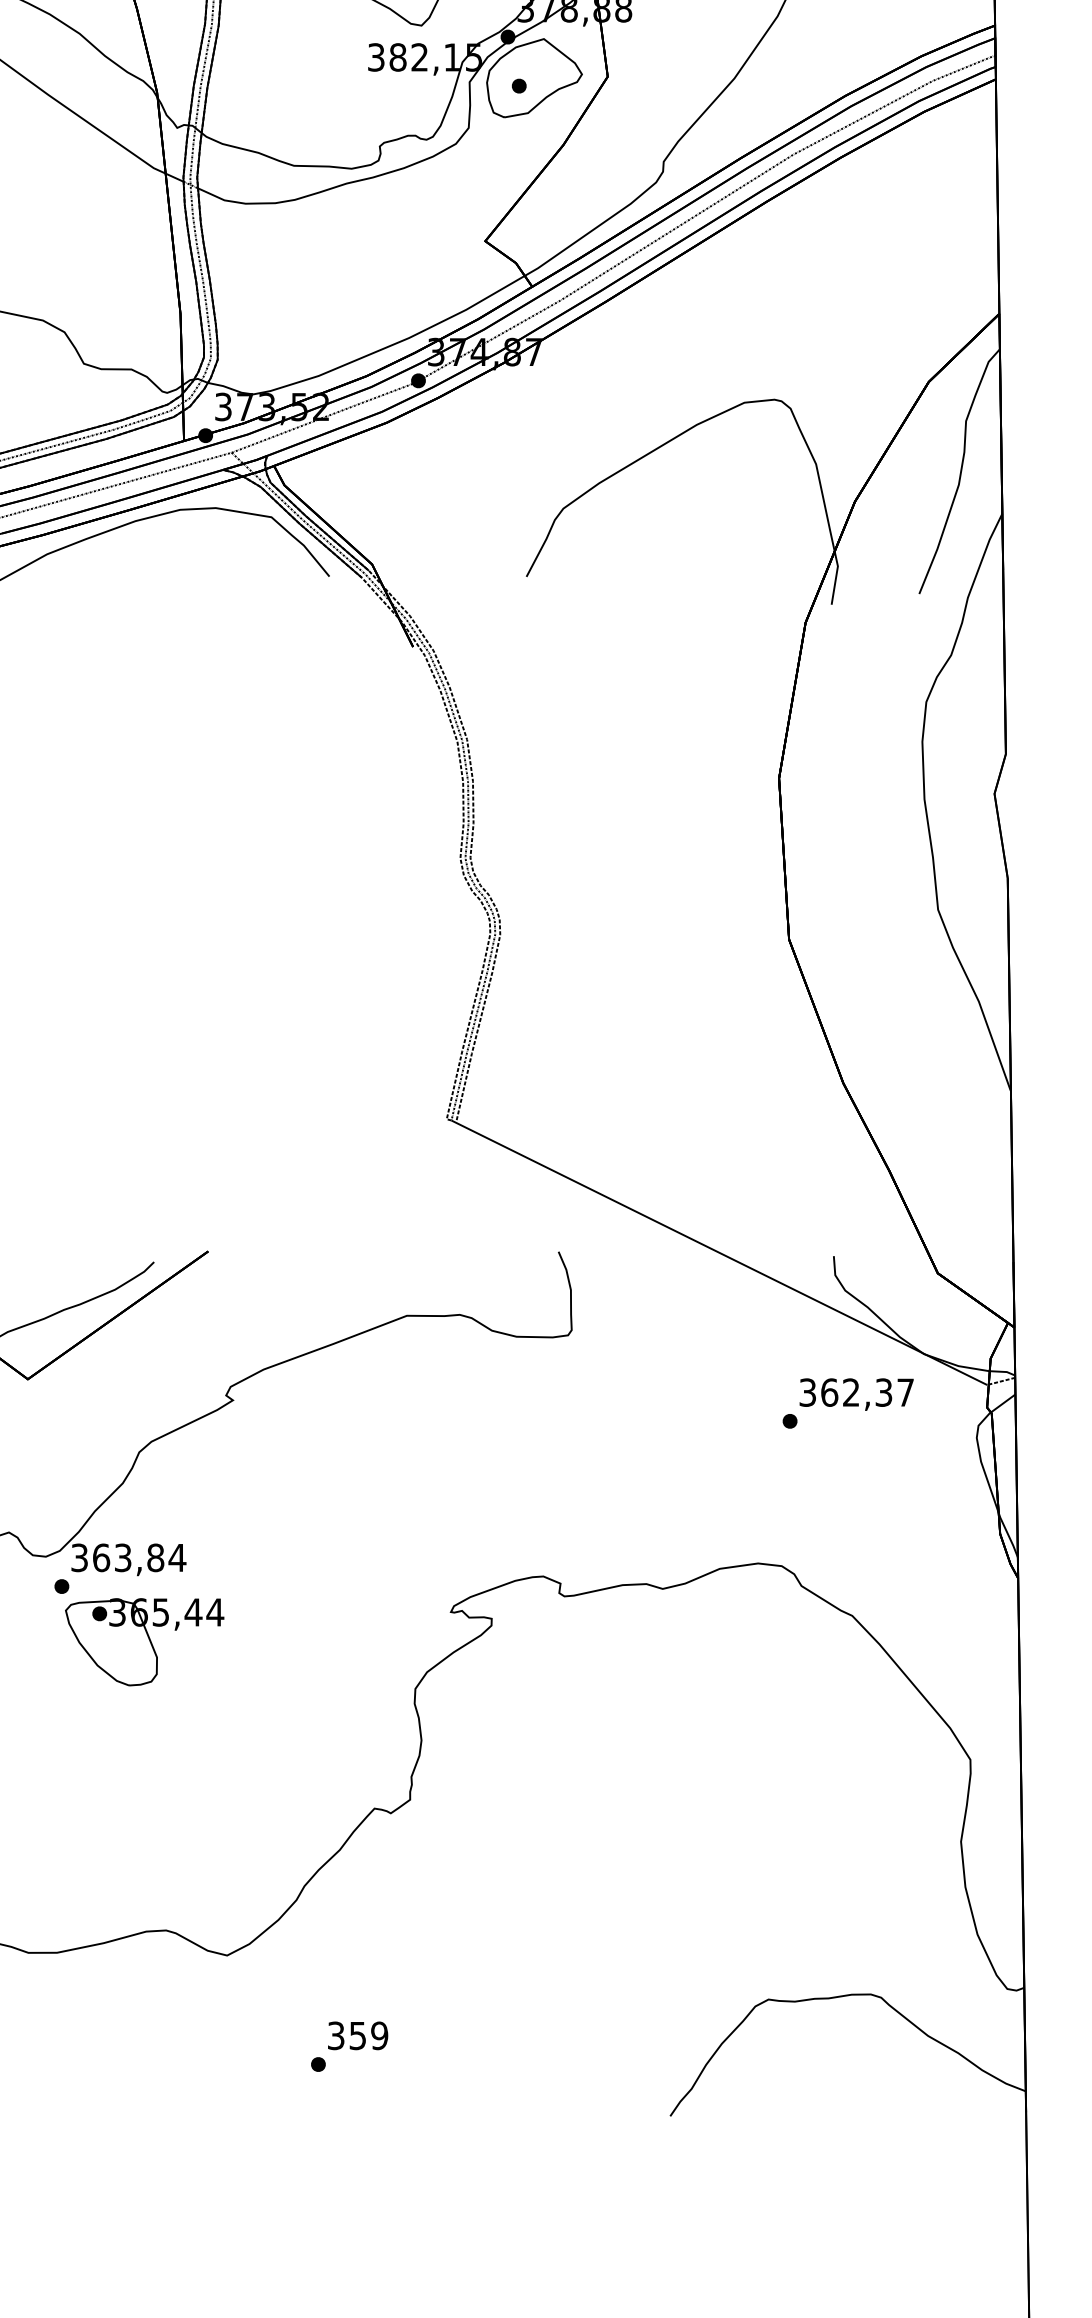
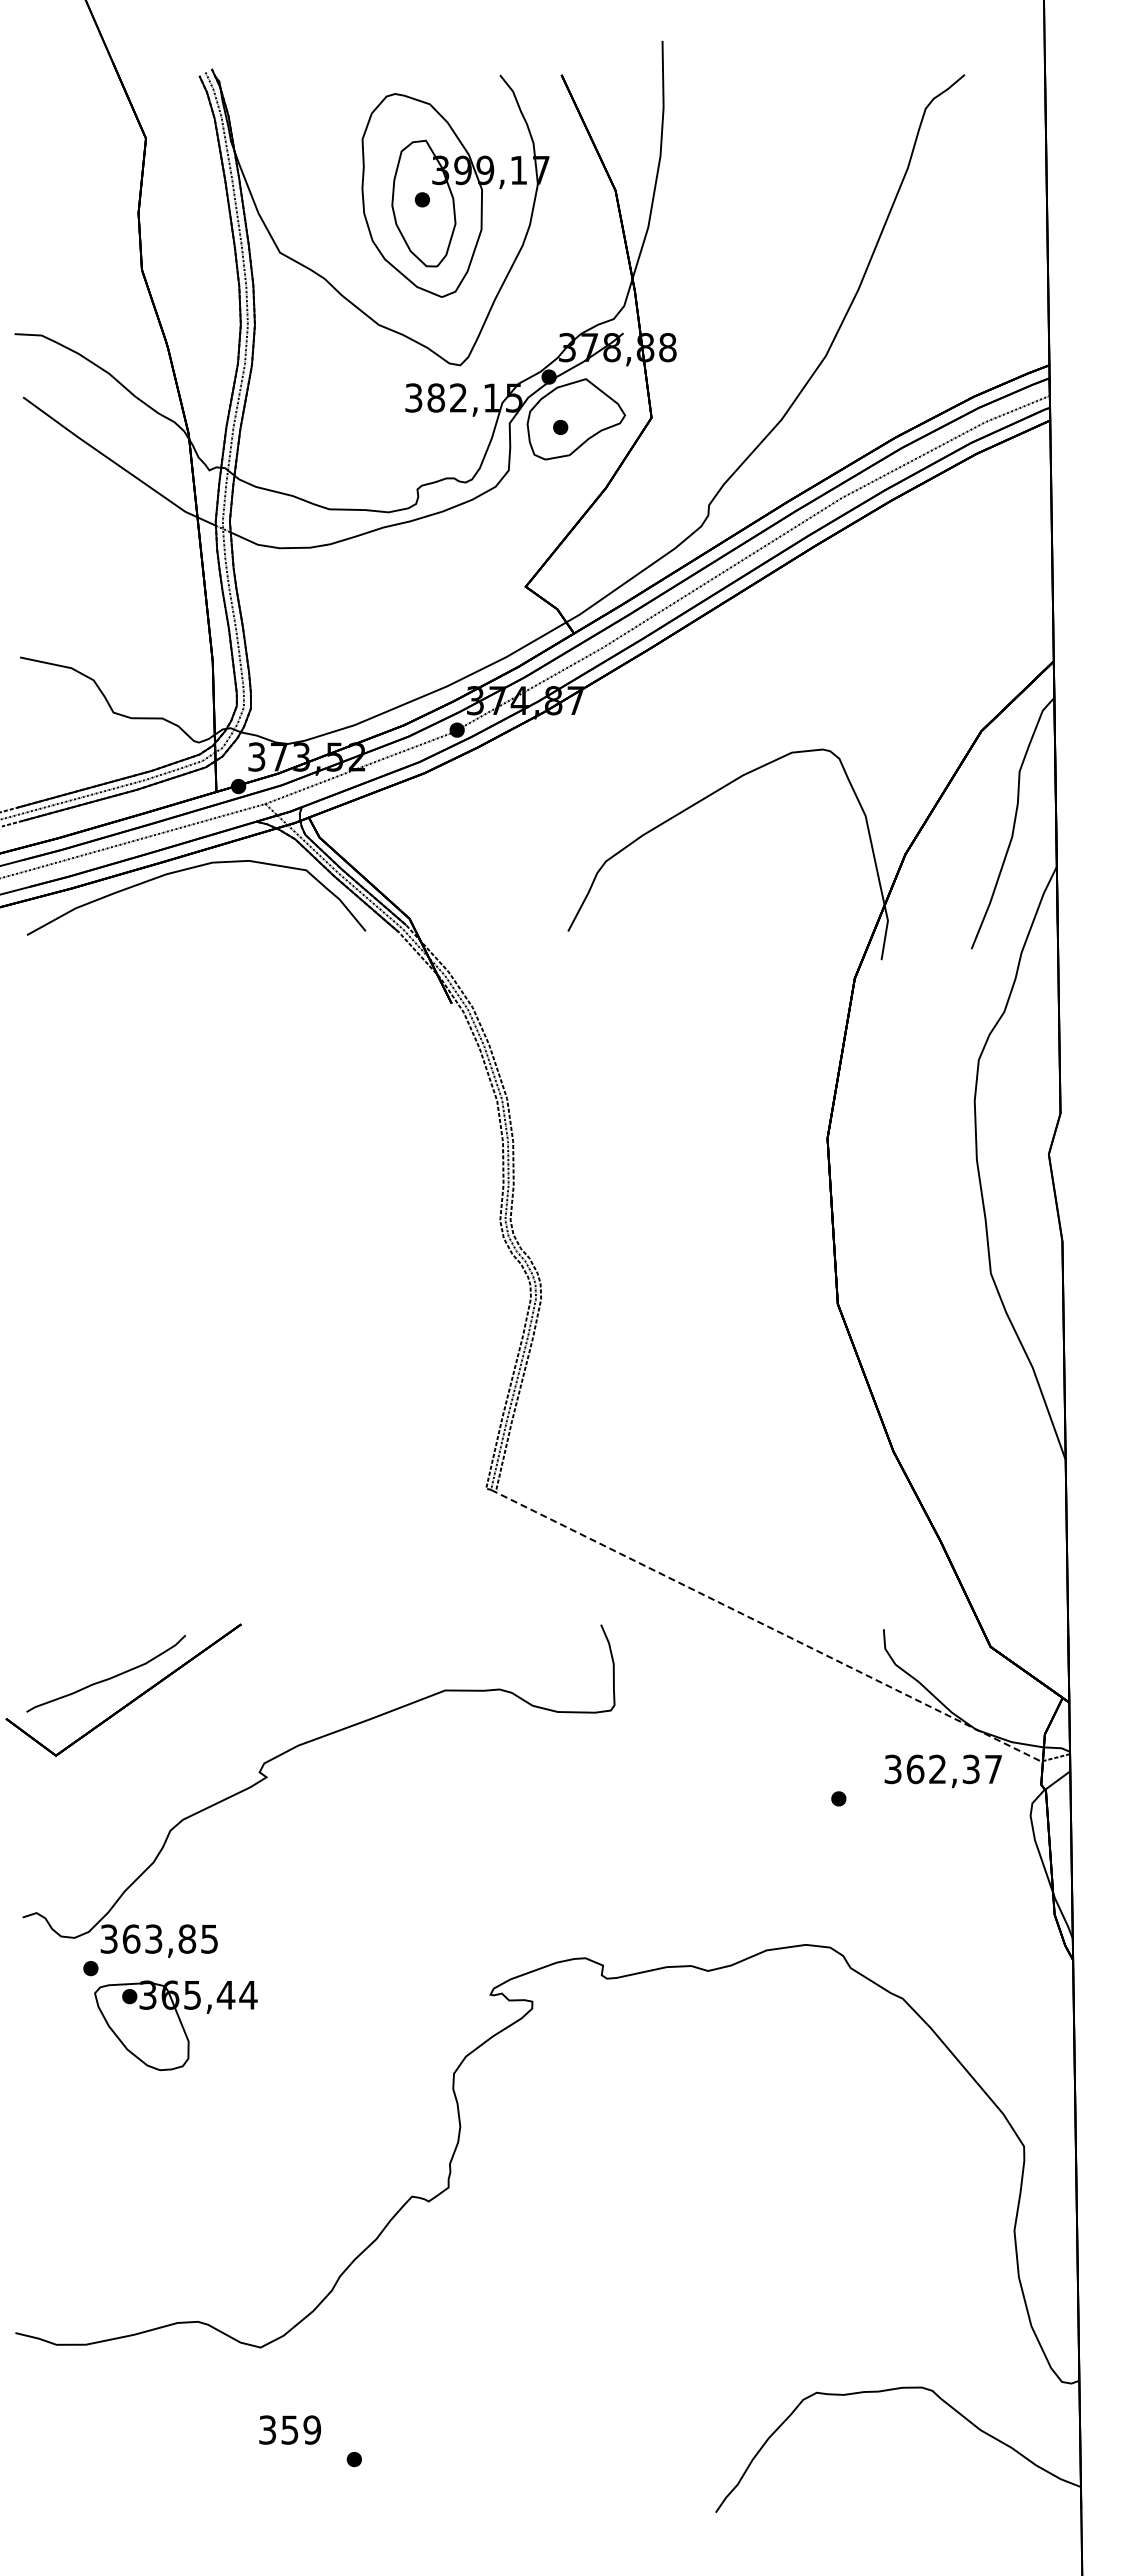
line: (719, 1252) -> (766, 1625), solid -> dashed
text: (855, 1394) -> (942, 1771), moved
text: (177, 1558) -> (209, 1939), 363,84 -> 363,85
text: (357, 2035) -> (289, 2429), moved

